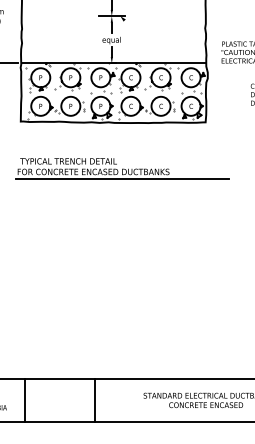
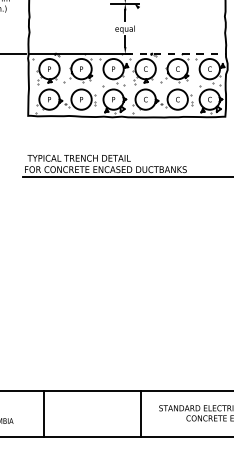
line: (159, 63) -> (176, 53), solid -> dashed
line: (25, 400) -> (43, 413), moved
line: (94, 400) -> (140, 413), moved

